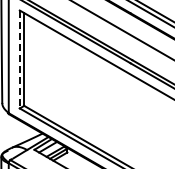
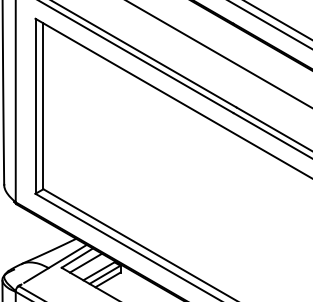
line: (19, 59) -> (34, 106), dashed -> solid

